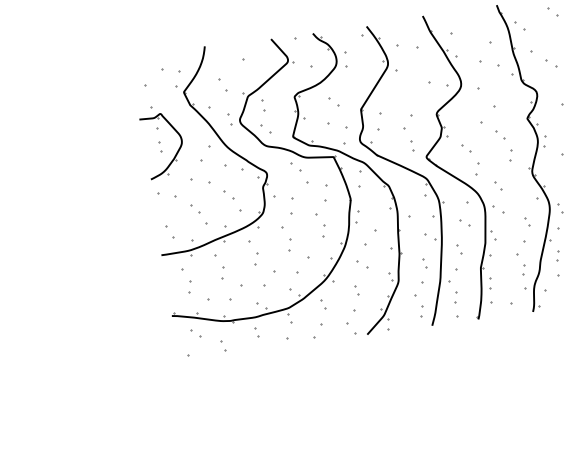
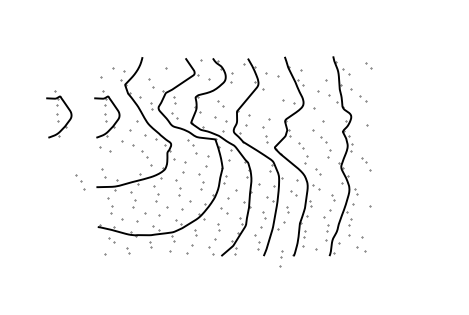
part: (89, 151) -> (59, 114), added
part: (199, 214) -> (80, 182), moved
part: (457, 304) -> (281, 258), moved

